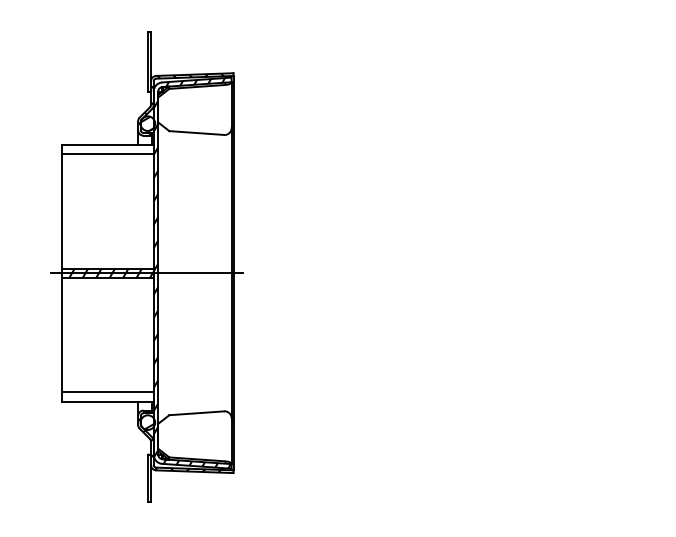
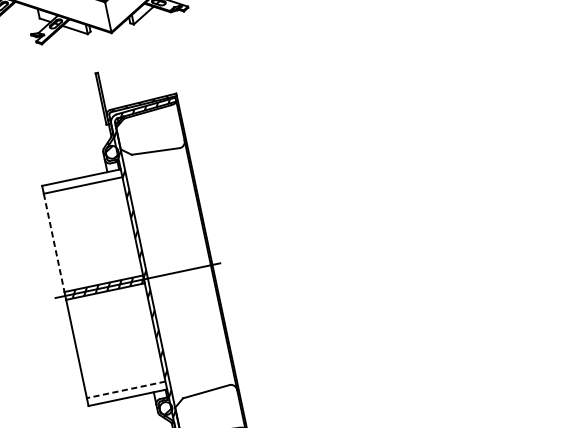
line: (61, 211) -> (53, 243), solid -> dashed
line: (107, 392) -> (125, 390), solid -> dashed

